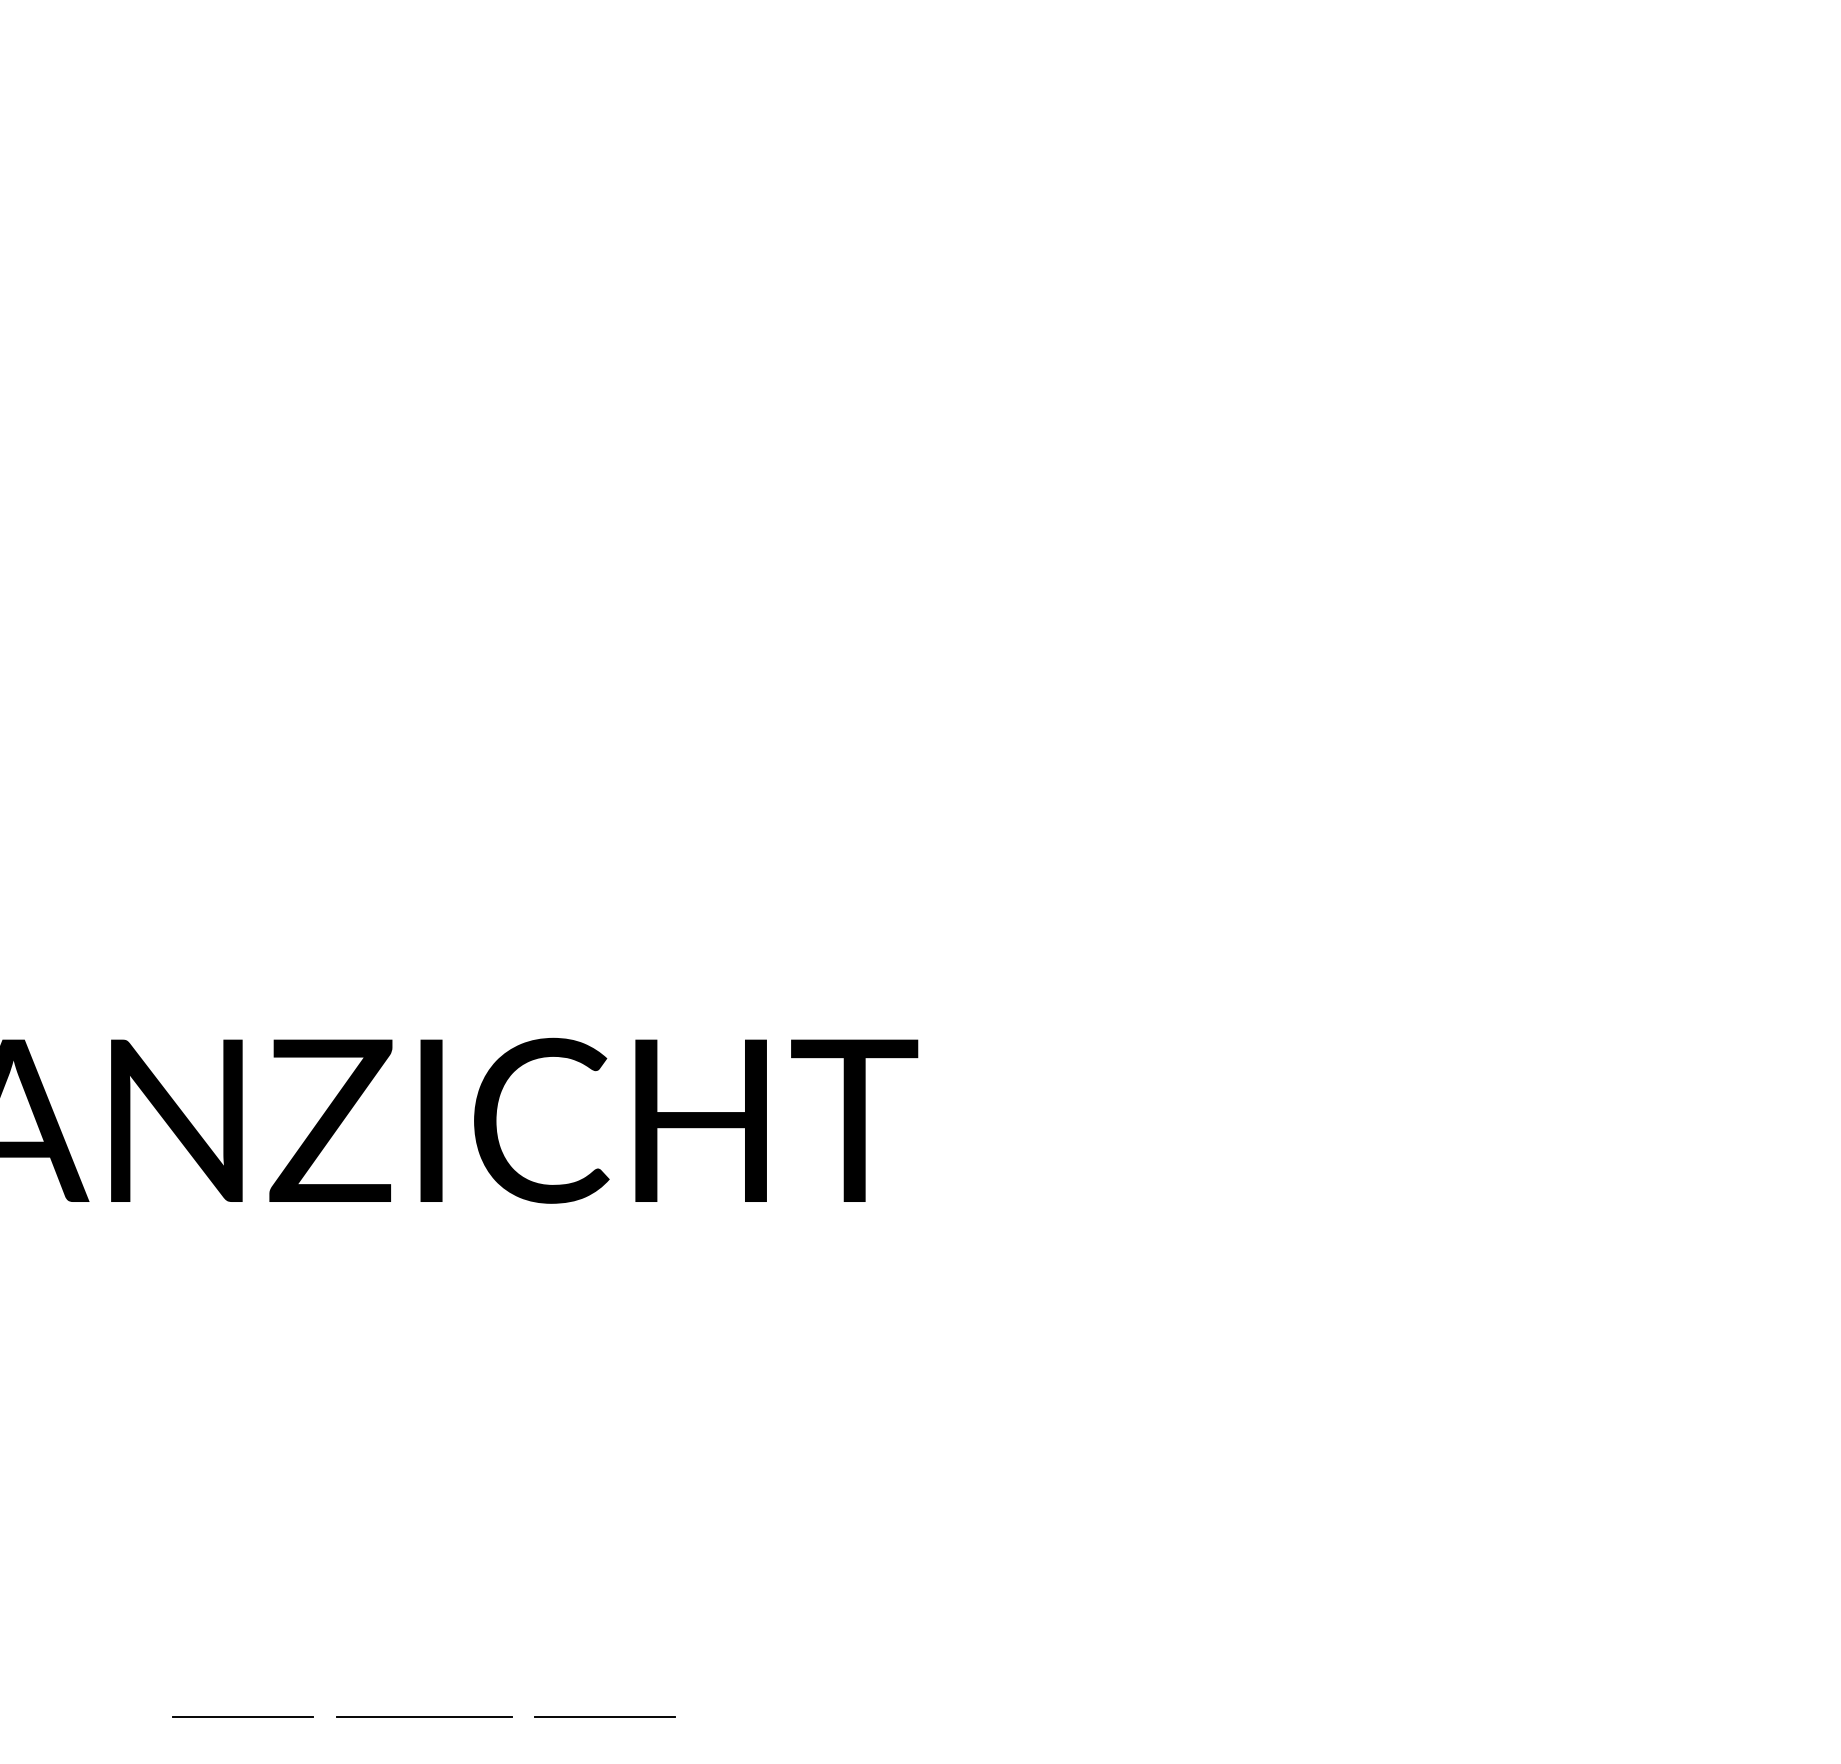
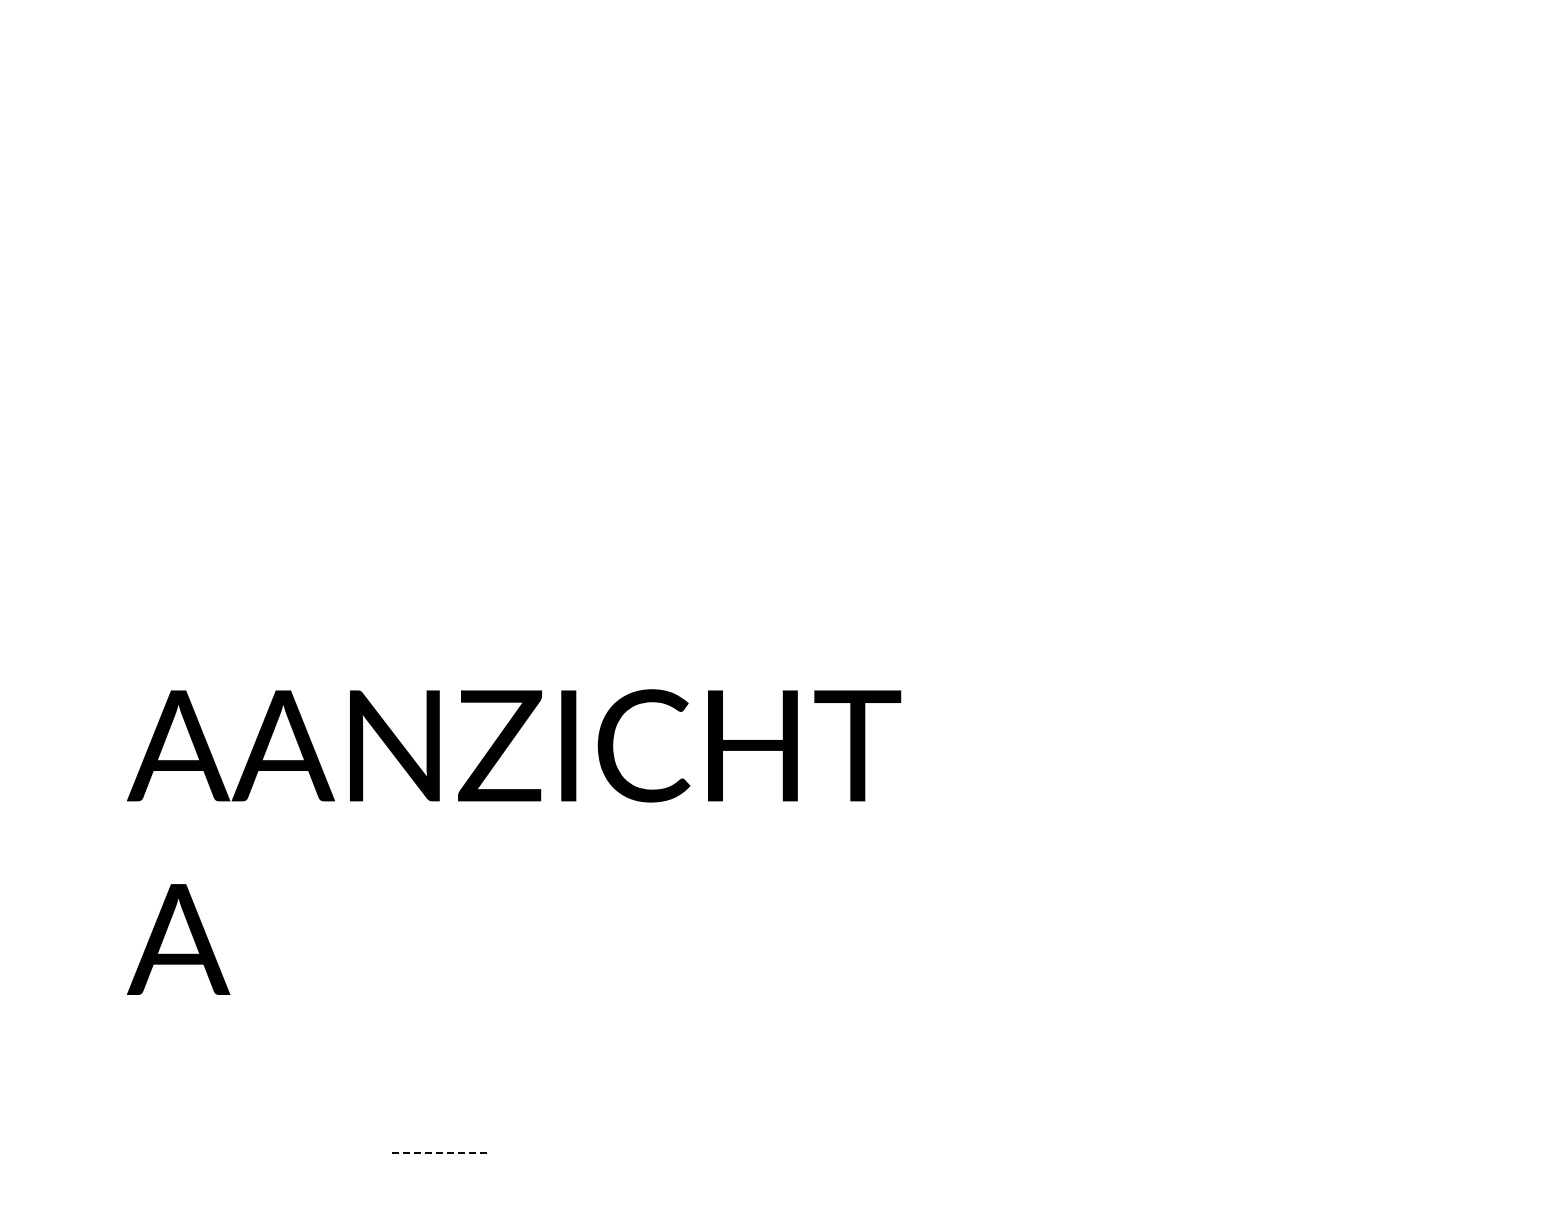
line: (243, 1717) -> (440, 1153), solid -> dashed
line: (423, 1717) -> (563, 1153), removed
line: (605, 1717) -> (687, 1153), removed

